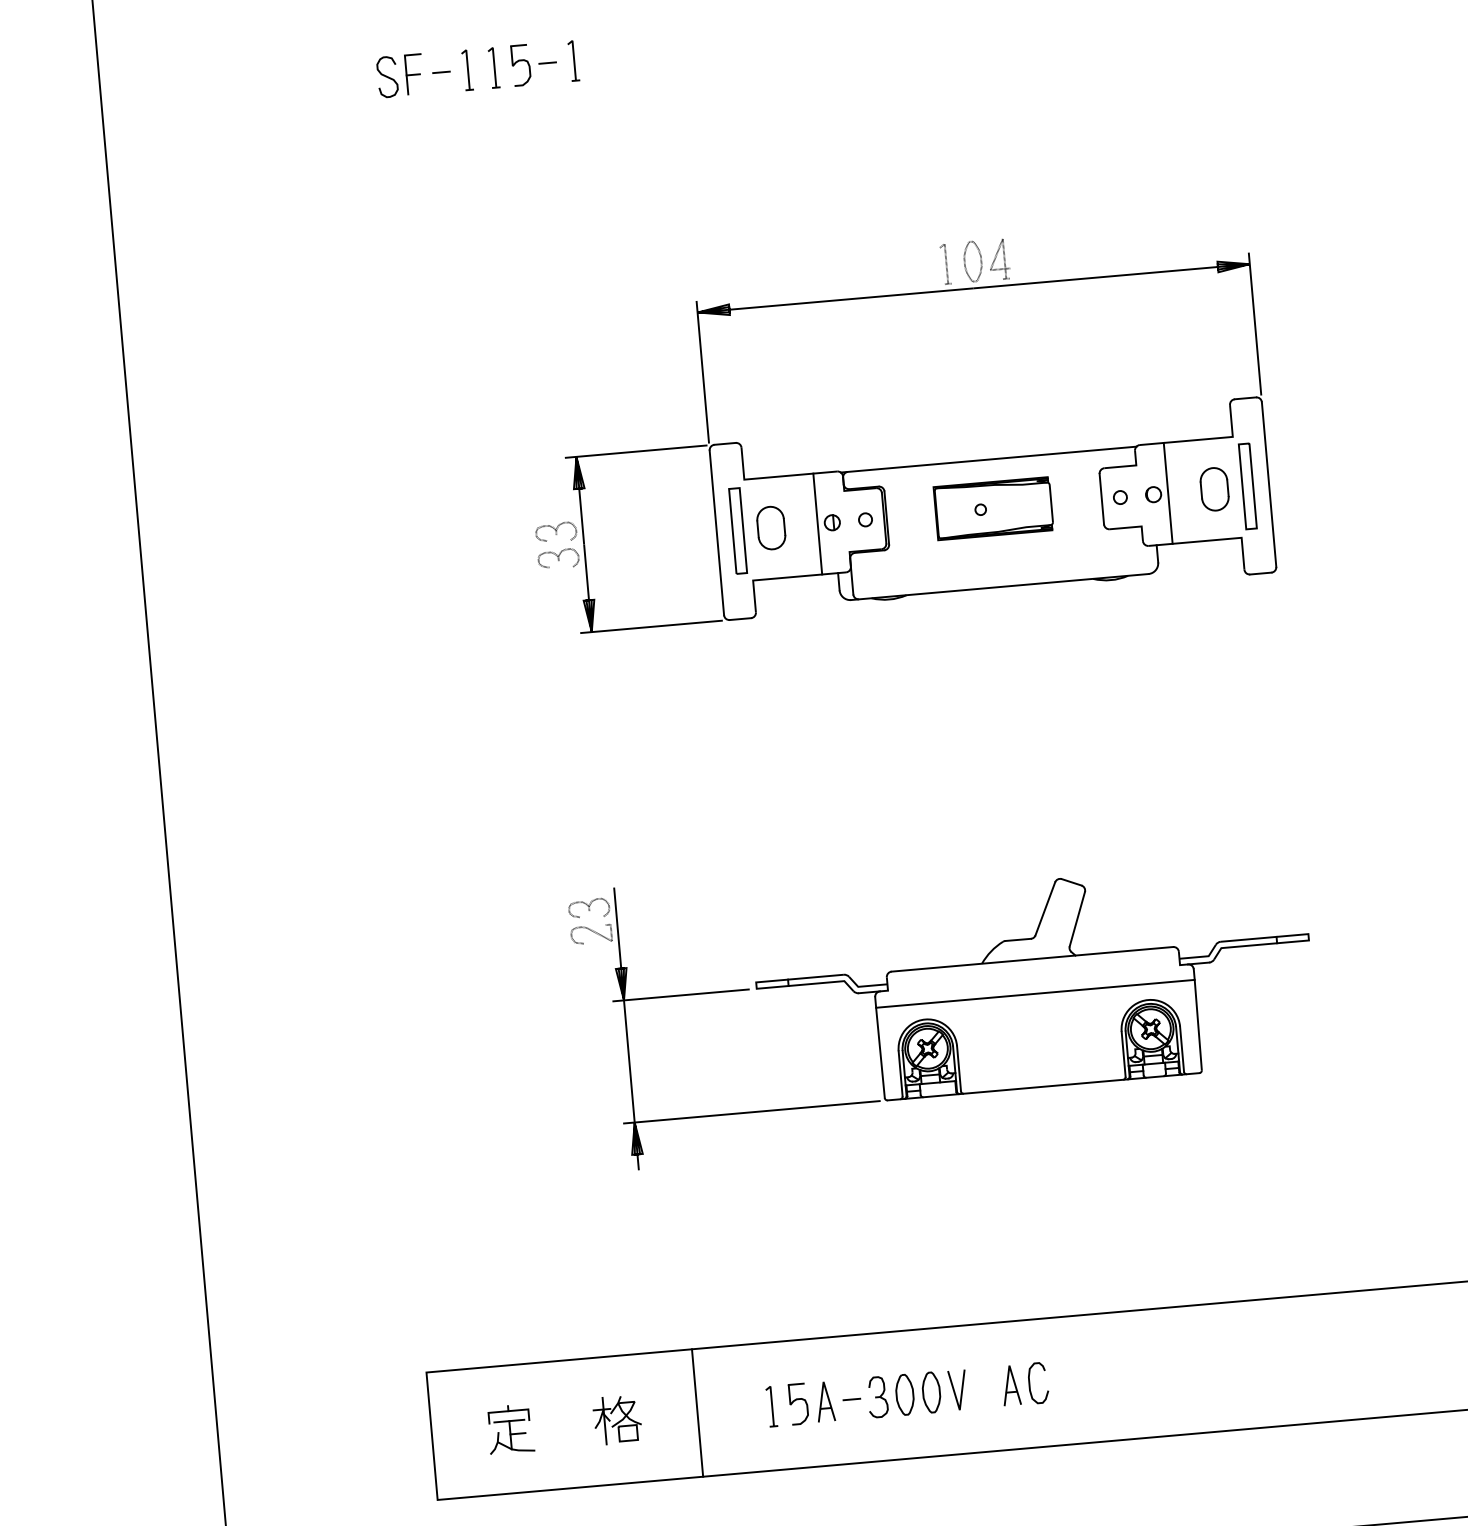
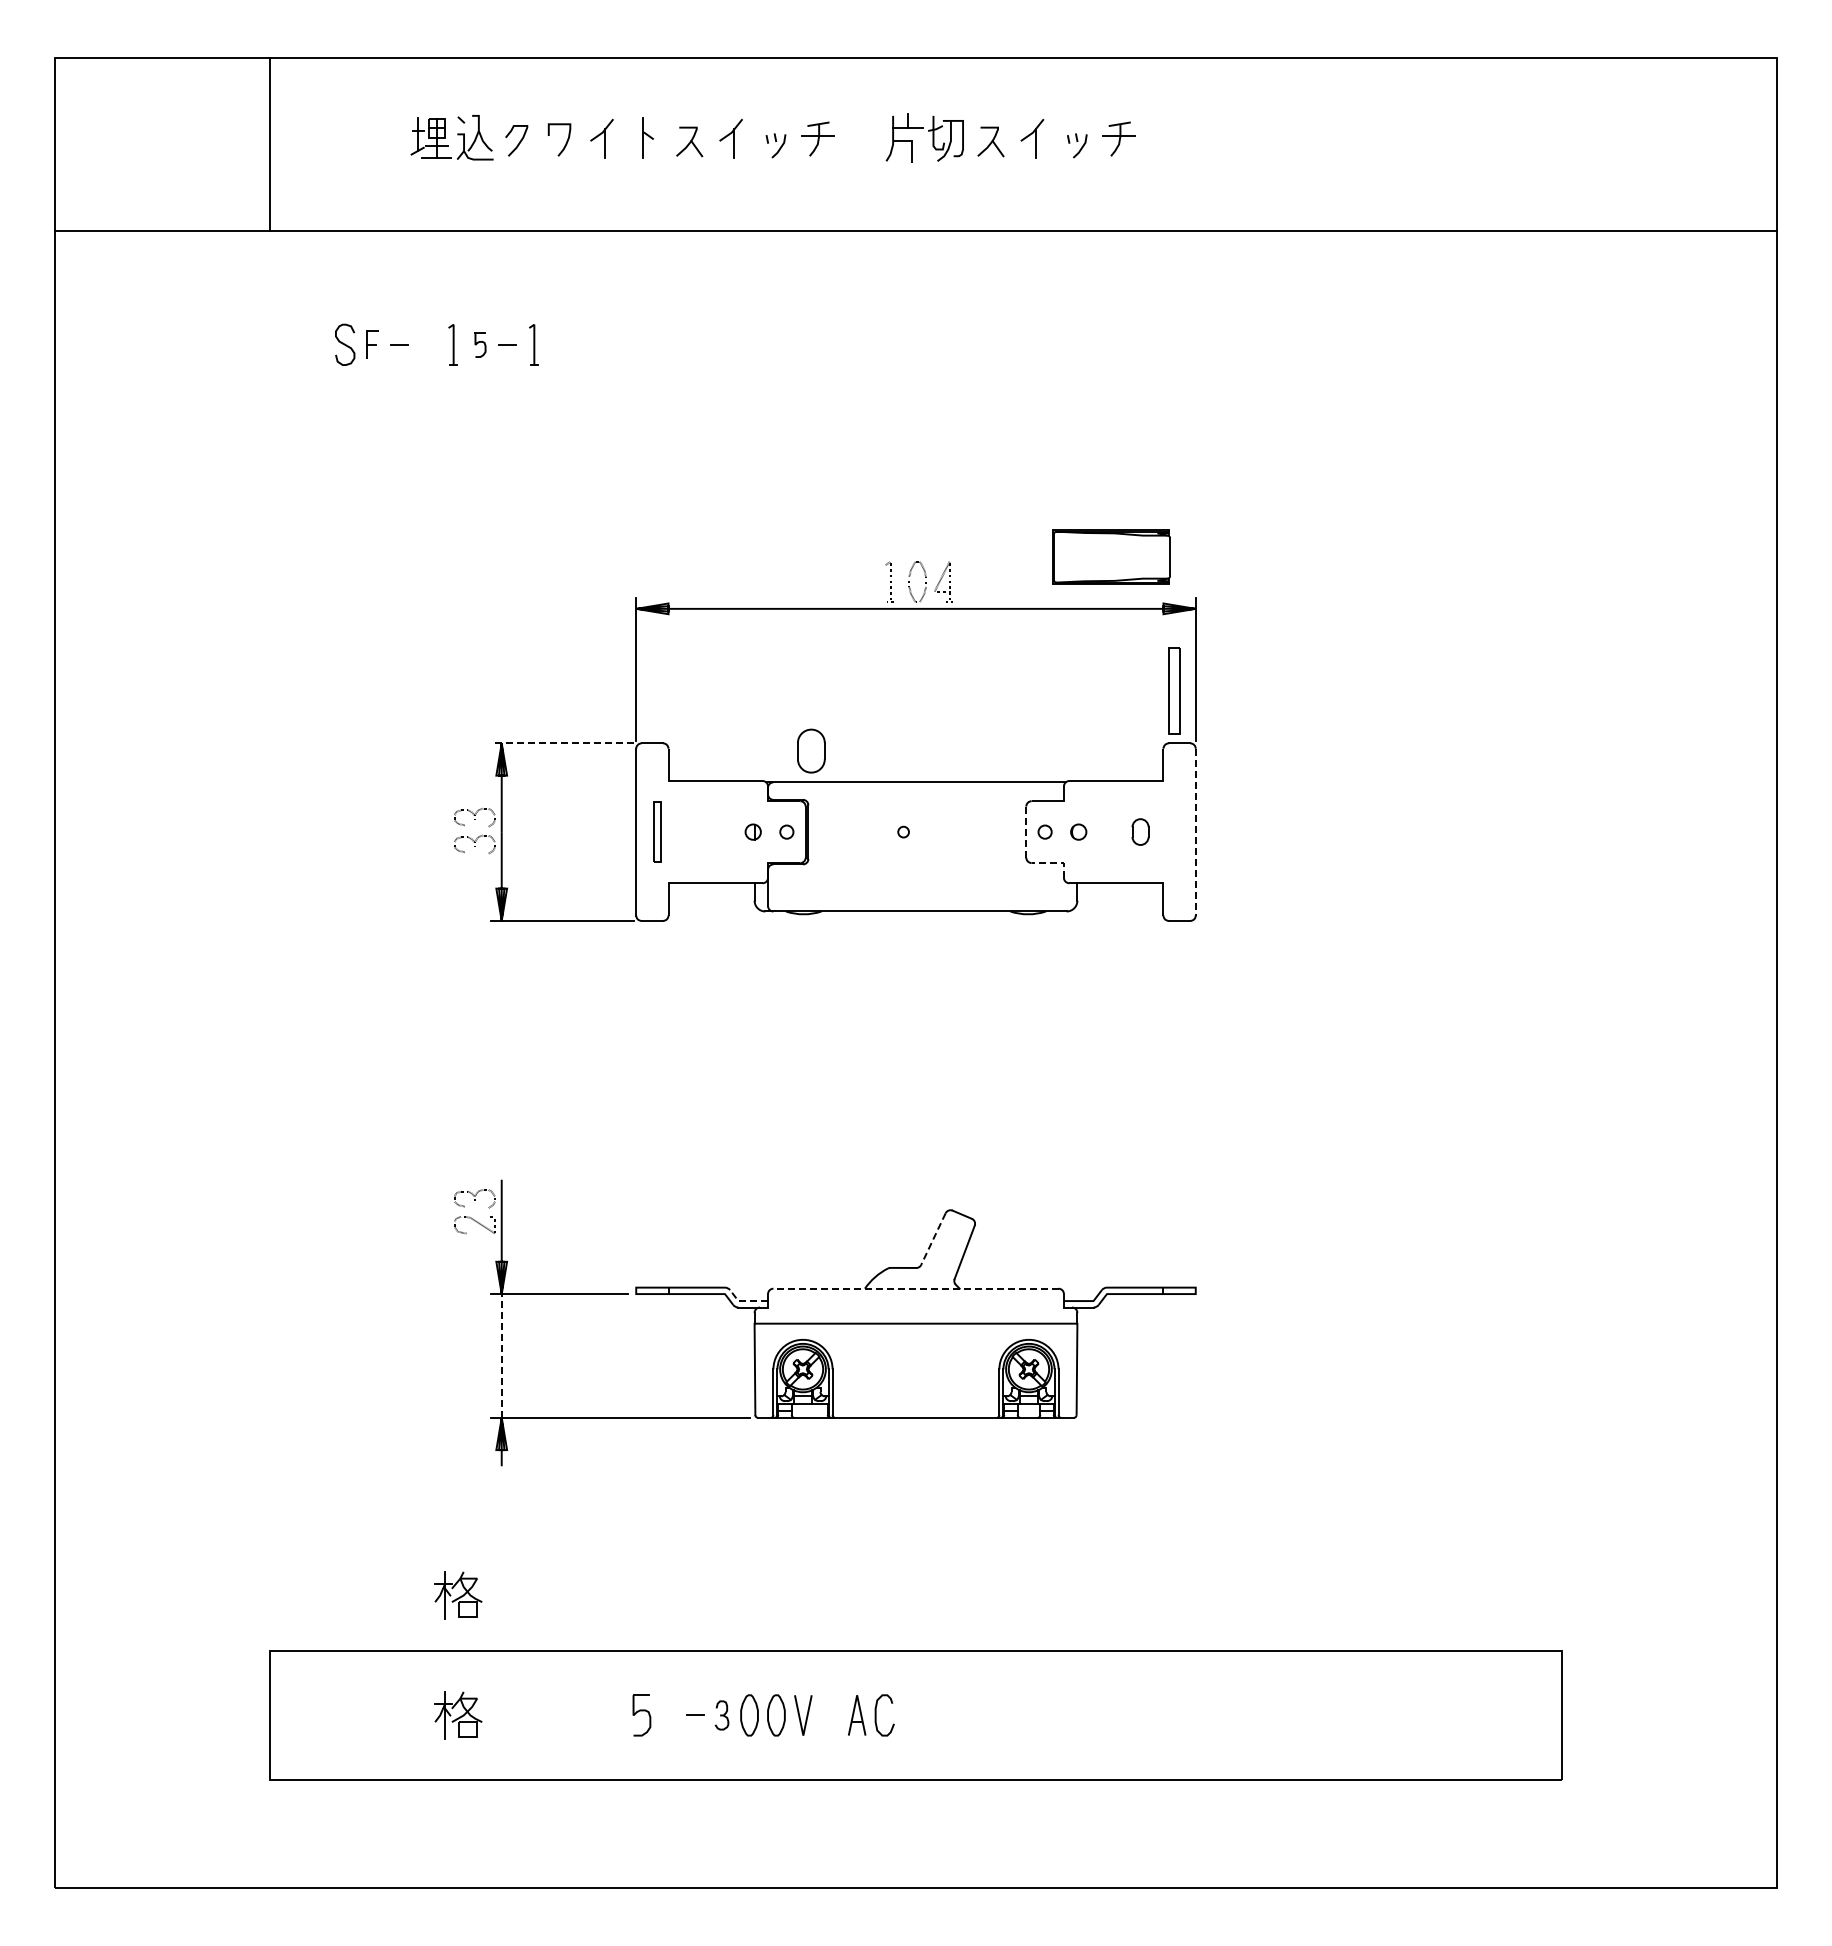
part: (521, 65) -> (480, 344), size x0.6
part: (466, 69) -> (425, 344), removed
part: (414, 74) -> (372, 344), size x0.7
line: (635, 451) -> (561, 743), solid -> dashed
line: (1268, 484) -> (1195, 832), solid -> dashed
part: (1248, 485) -> (1174, 690), moved
part: (1214, 488) -> (1140, 831), size x0.6
line: (1168, 493) -> (1093, 832), removed
line: (1102, 499) -> (1026, 832), solid -> dashed
part: (993, 508) -> (1111, 556), moved
line: (817, 524) -> (738, 832), removed
part: (771, 527) -> (811, 750), moved
line: (1133, 527) -> (1055, 863), solid -> dashed
part: (737, 530) -> (657, 831), size x0.7
line: (1045, 909) -> (933, 1239), solid -> dashed
line: (1032, 959) -> (916, 1288), solid -> dashed
line: (865, 986) -> (745, 1301), solid -> dashed
line: (629, 1061) -> (501, 1355), solid -> dashed
part: (607, 1301) -> (458, 1595), added
part: (877, 1397) -> (721, 1715), size x0.7
part: (824, 1401) -> (668, 1715), removed
part: (770, 1406) -> (613, 1715), removed
line: (697, 1413) -> (539, 1715), removed
part: (510, 1429) -> (349, 1715), removed

